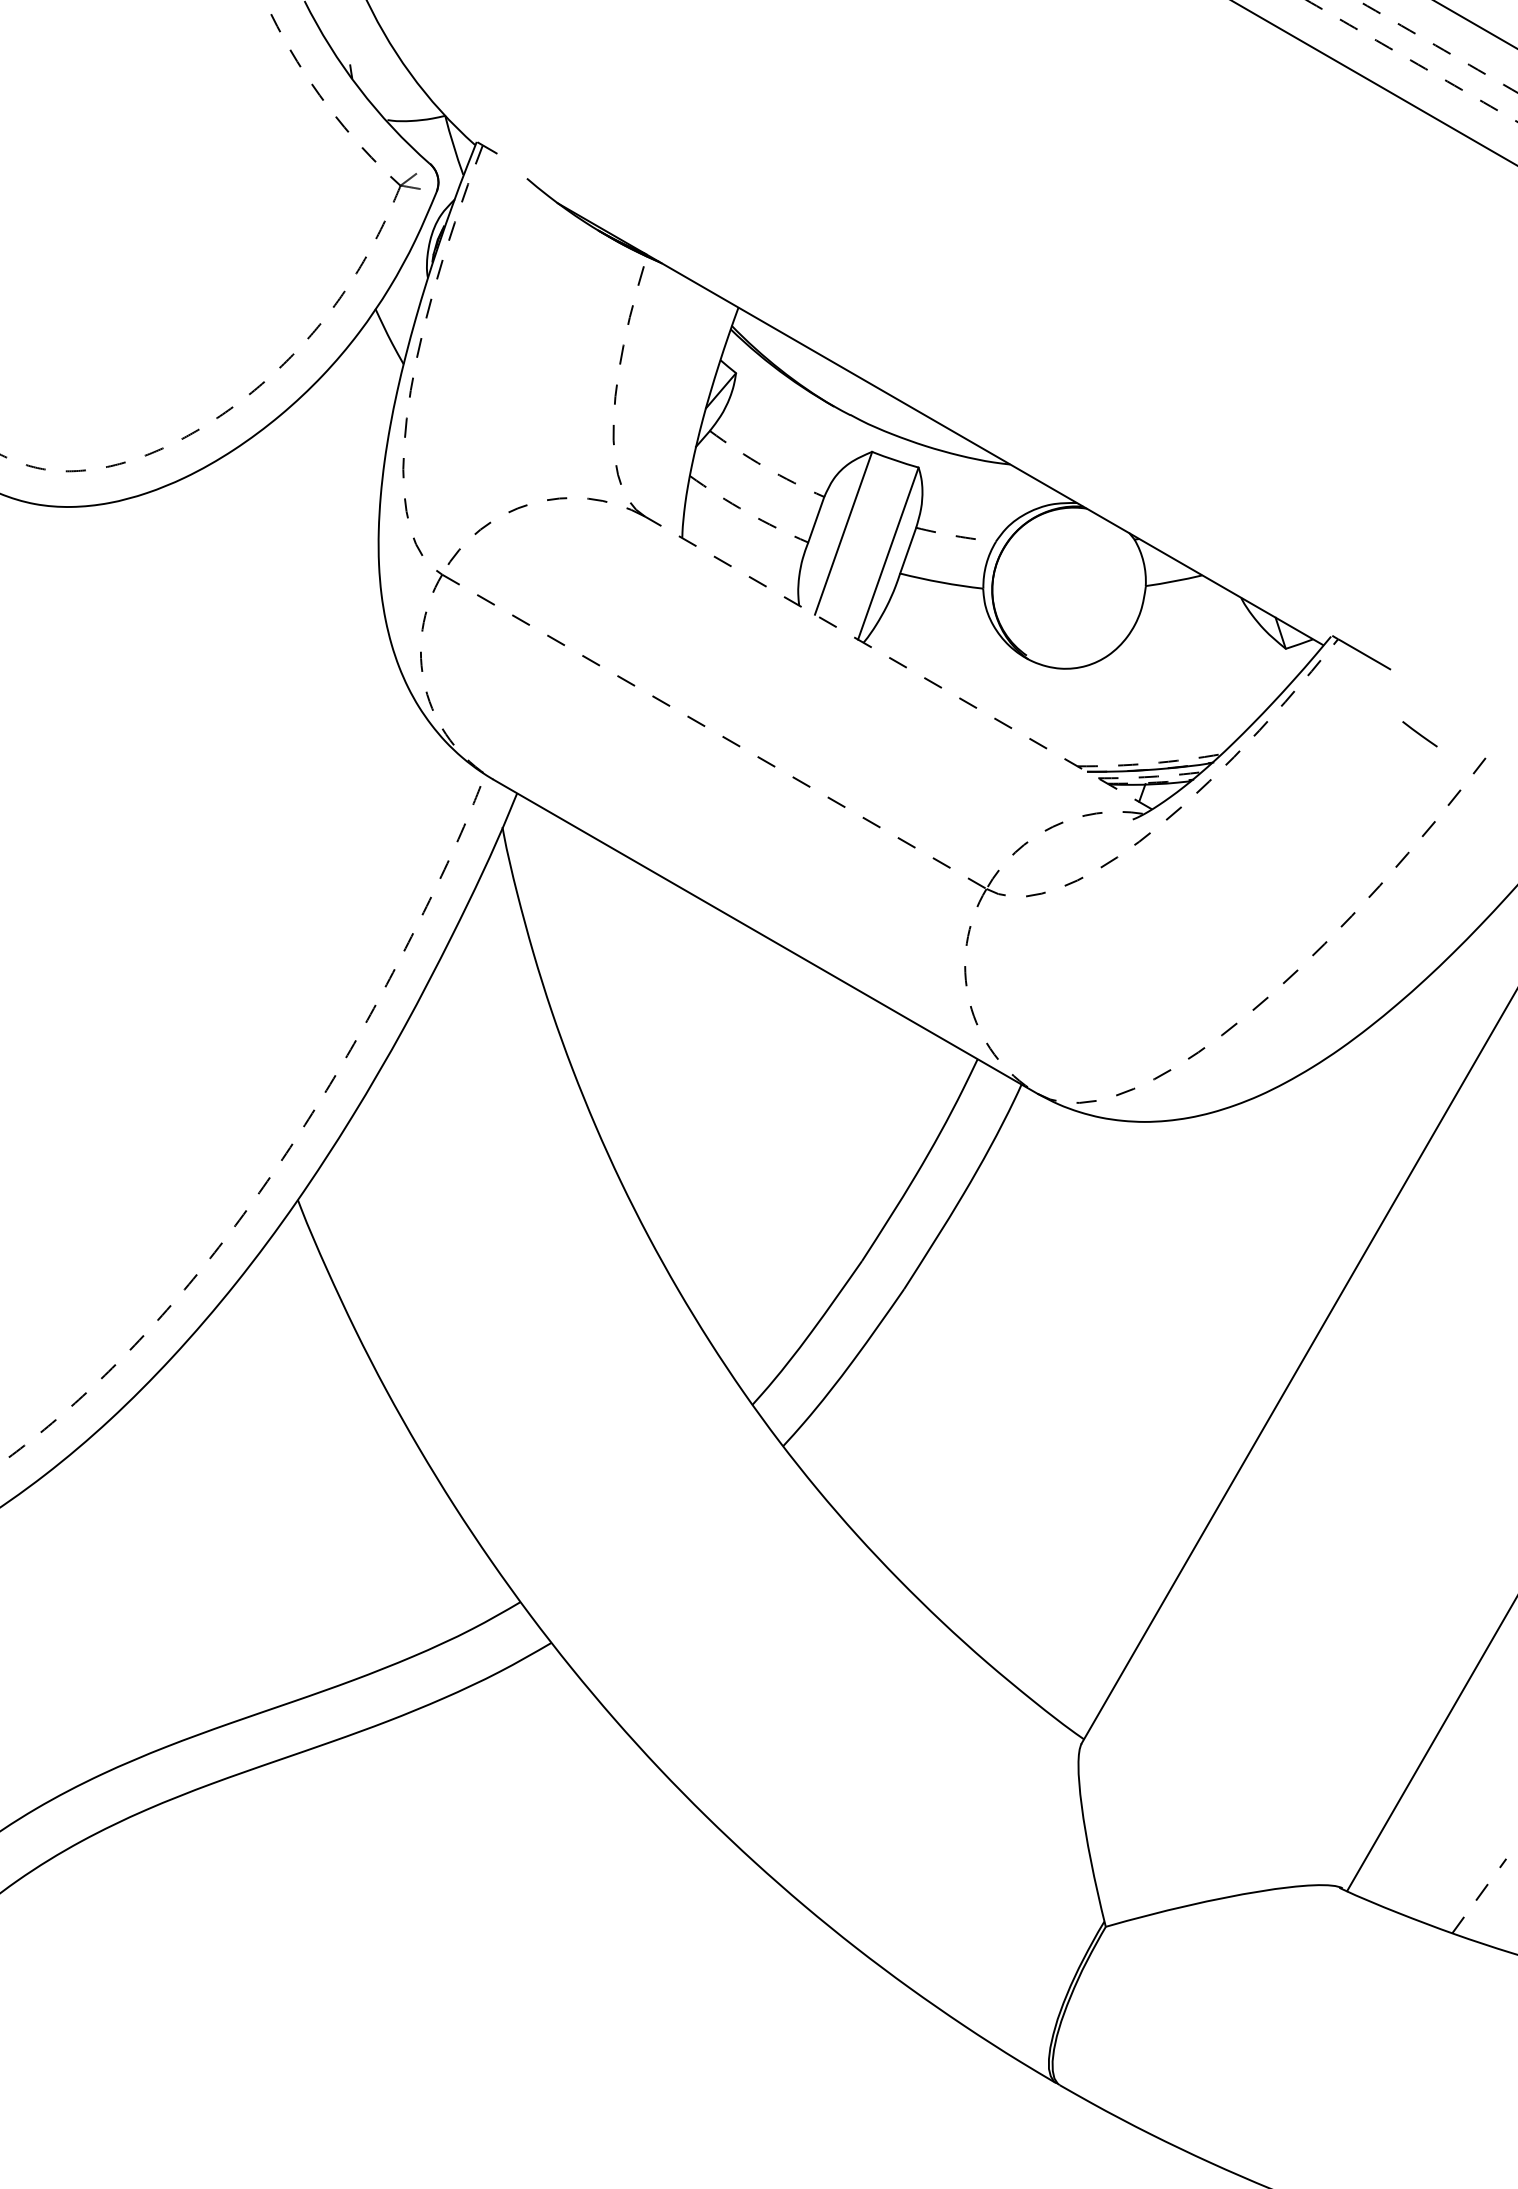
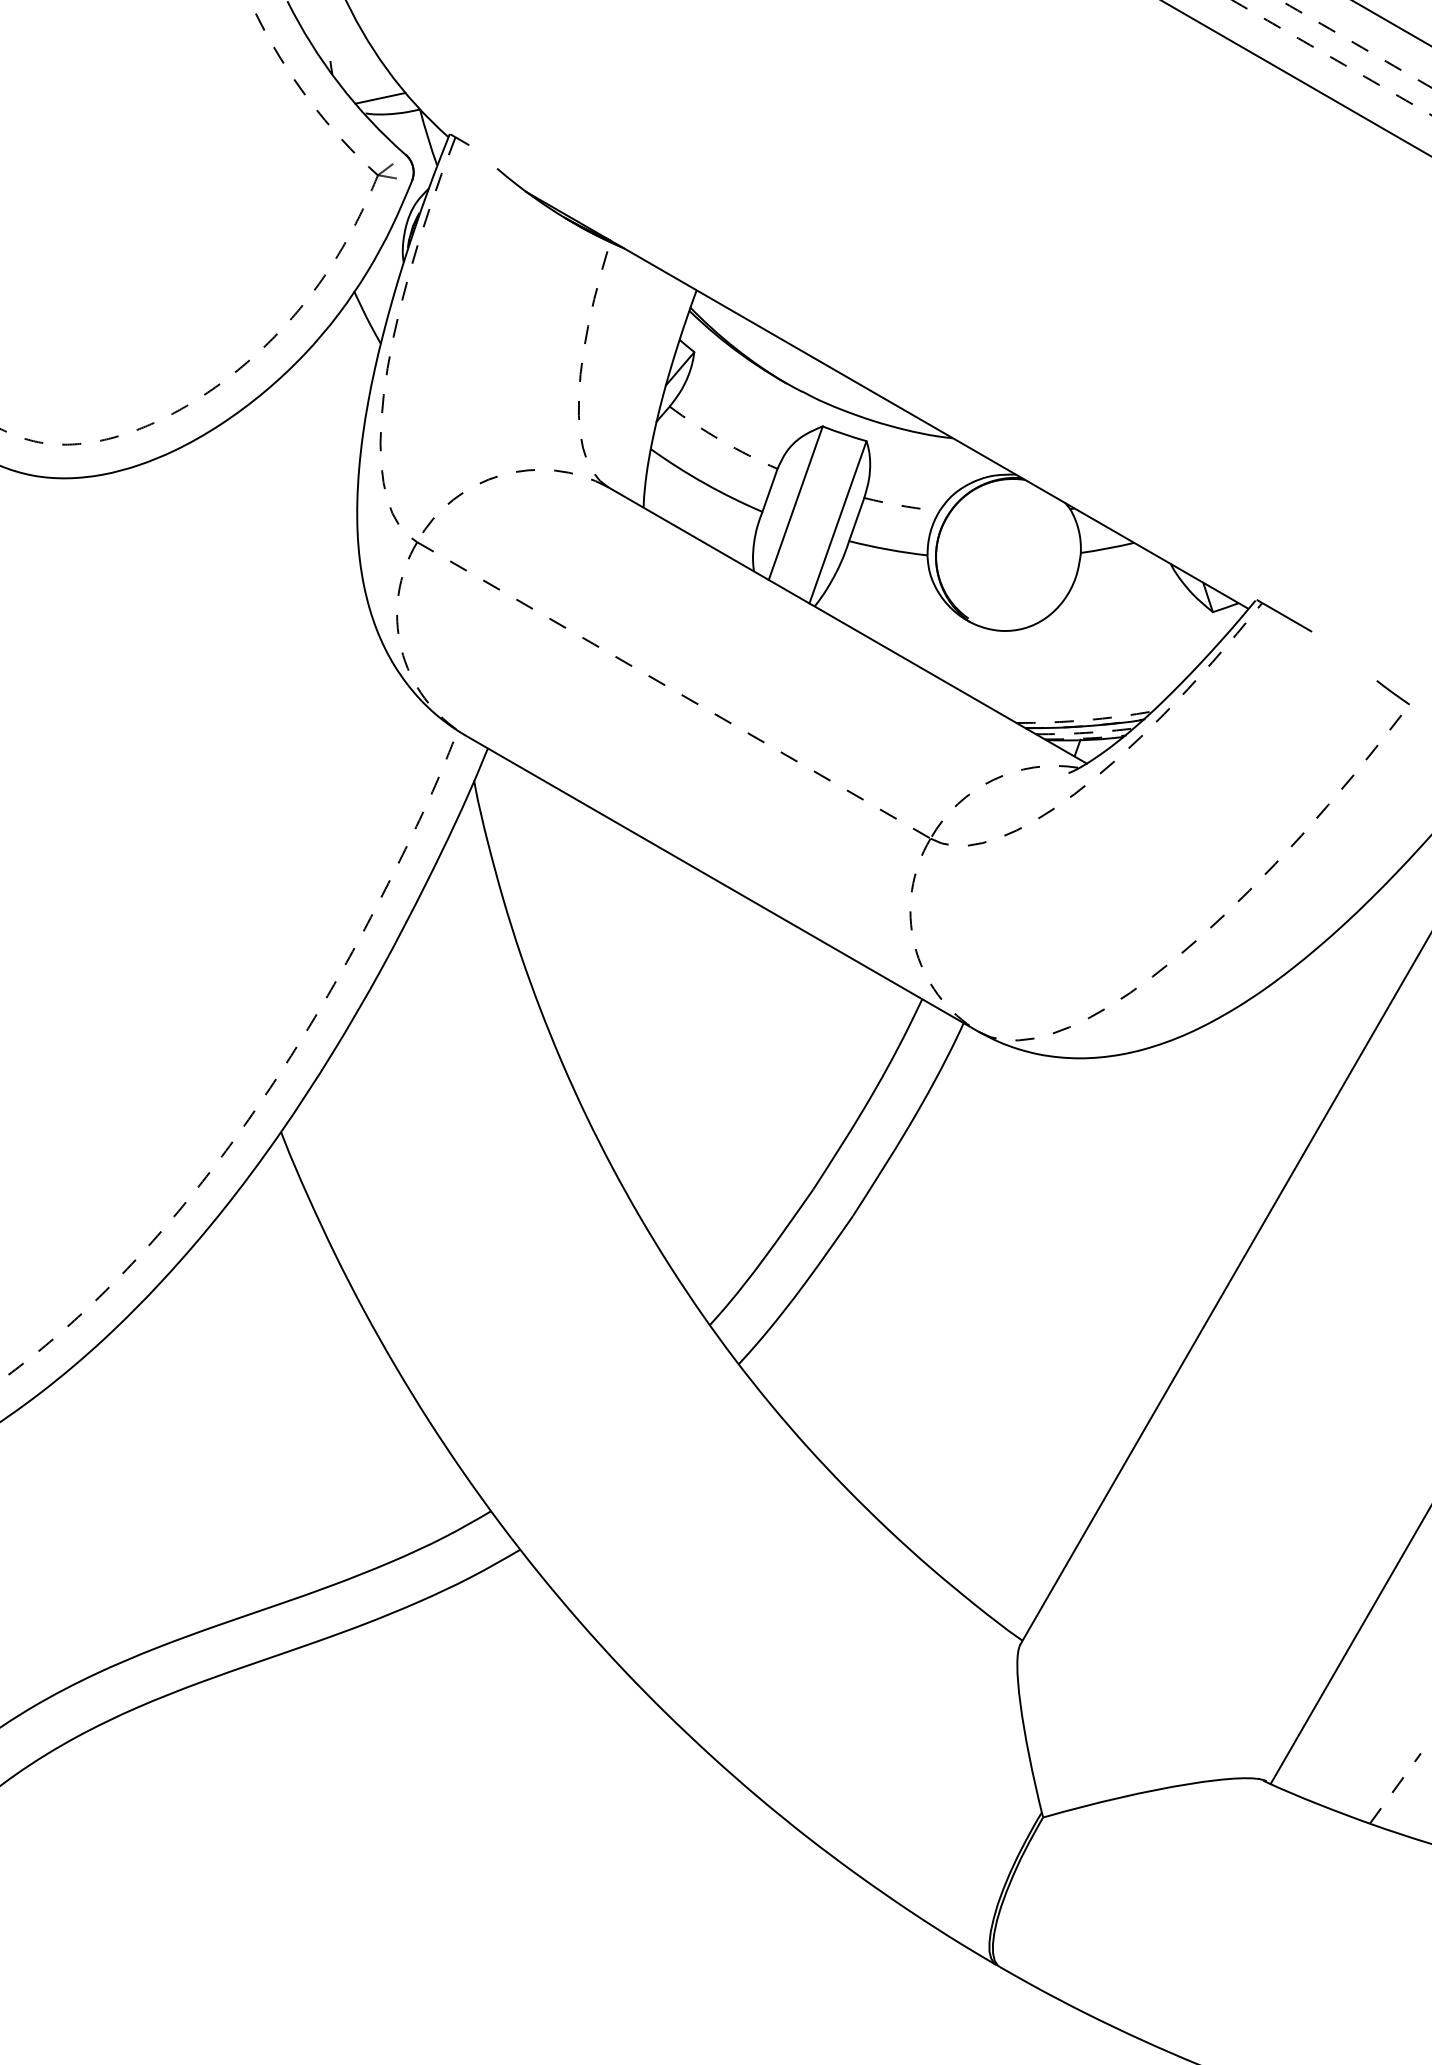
line: (402, 103) -> (379, 97), added
arc: (747, 512) -> (705, 483), dashed -> solid
line: (898, 663) -> (847, 625), dashed -> solid
line: (1419, 734) -> (1392, 692), moved

